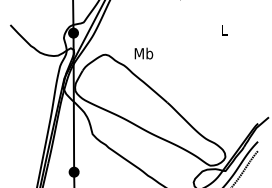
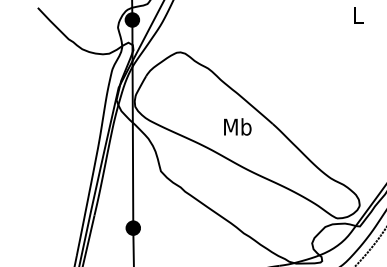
text: (143, 53) -> (237, 126), moved

